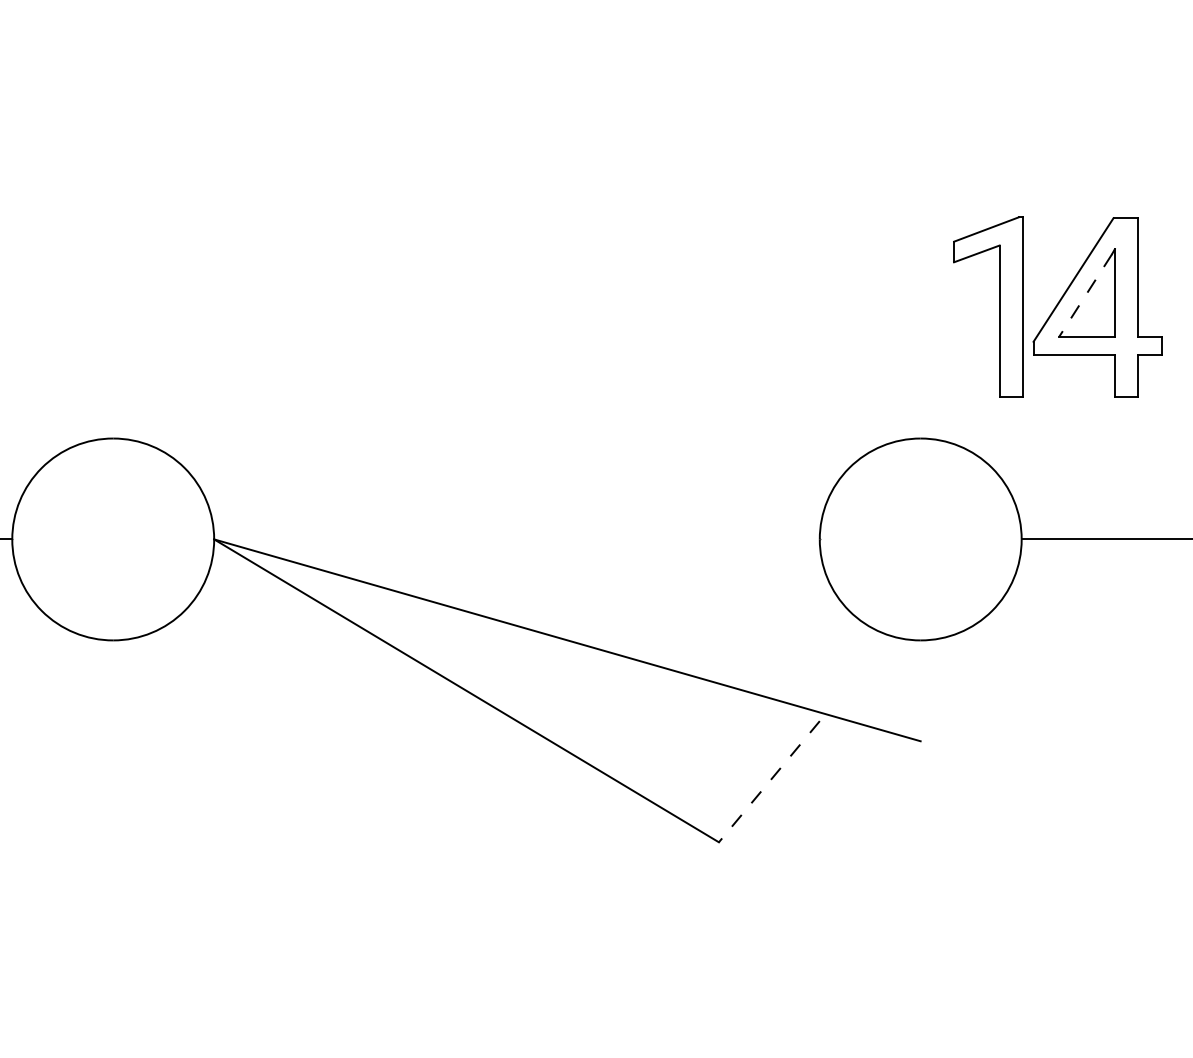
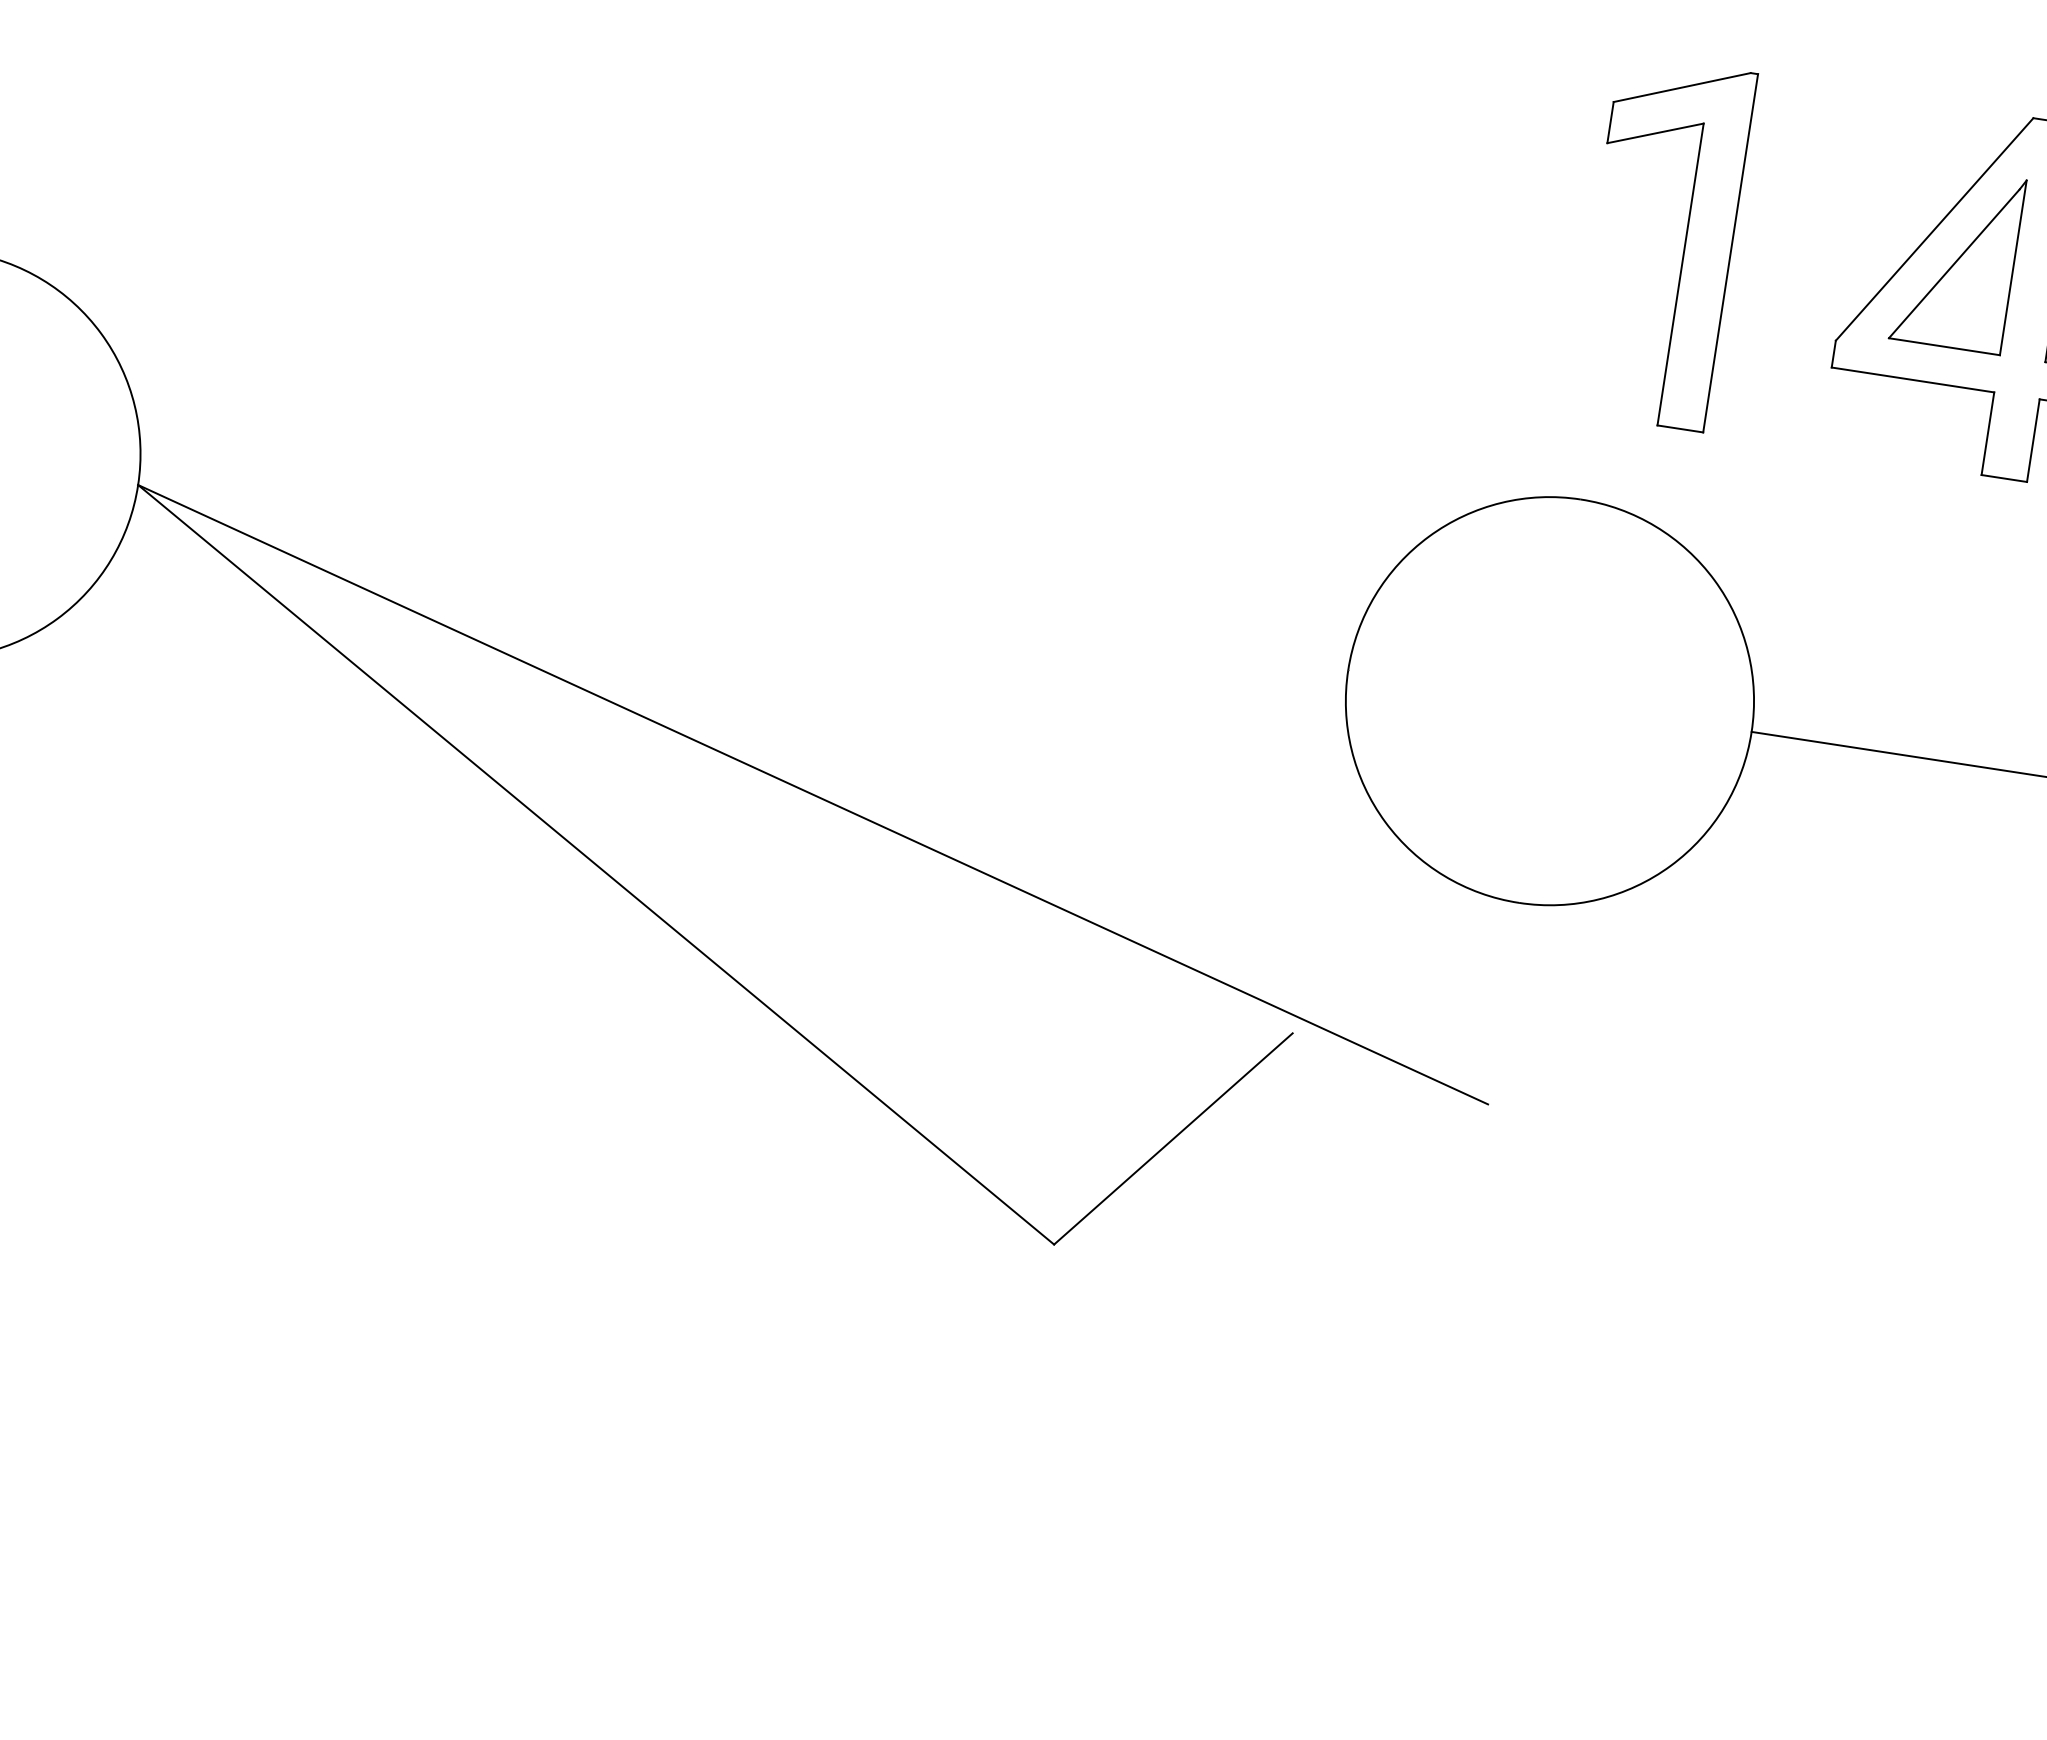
line: (1085, 295) -> (1953, 264), dashed -> solid
part: (999, 306) -> (1684, 245), moved
line: (769, 781) -> (1173, 1138), dashed -> solid

